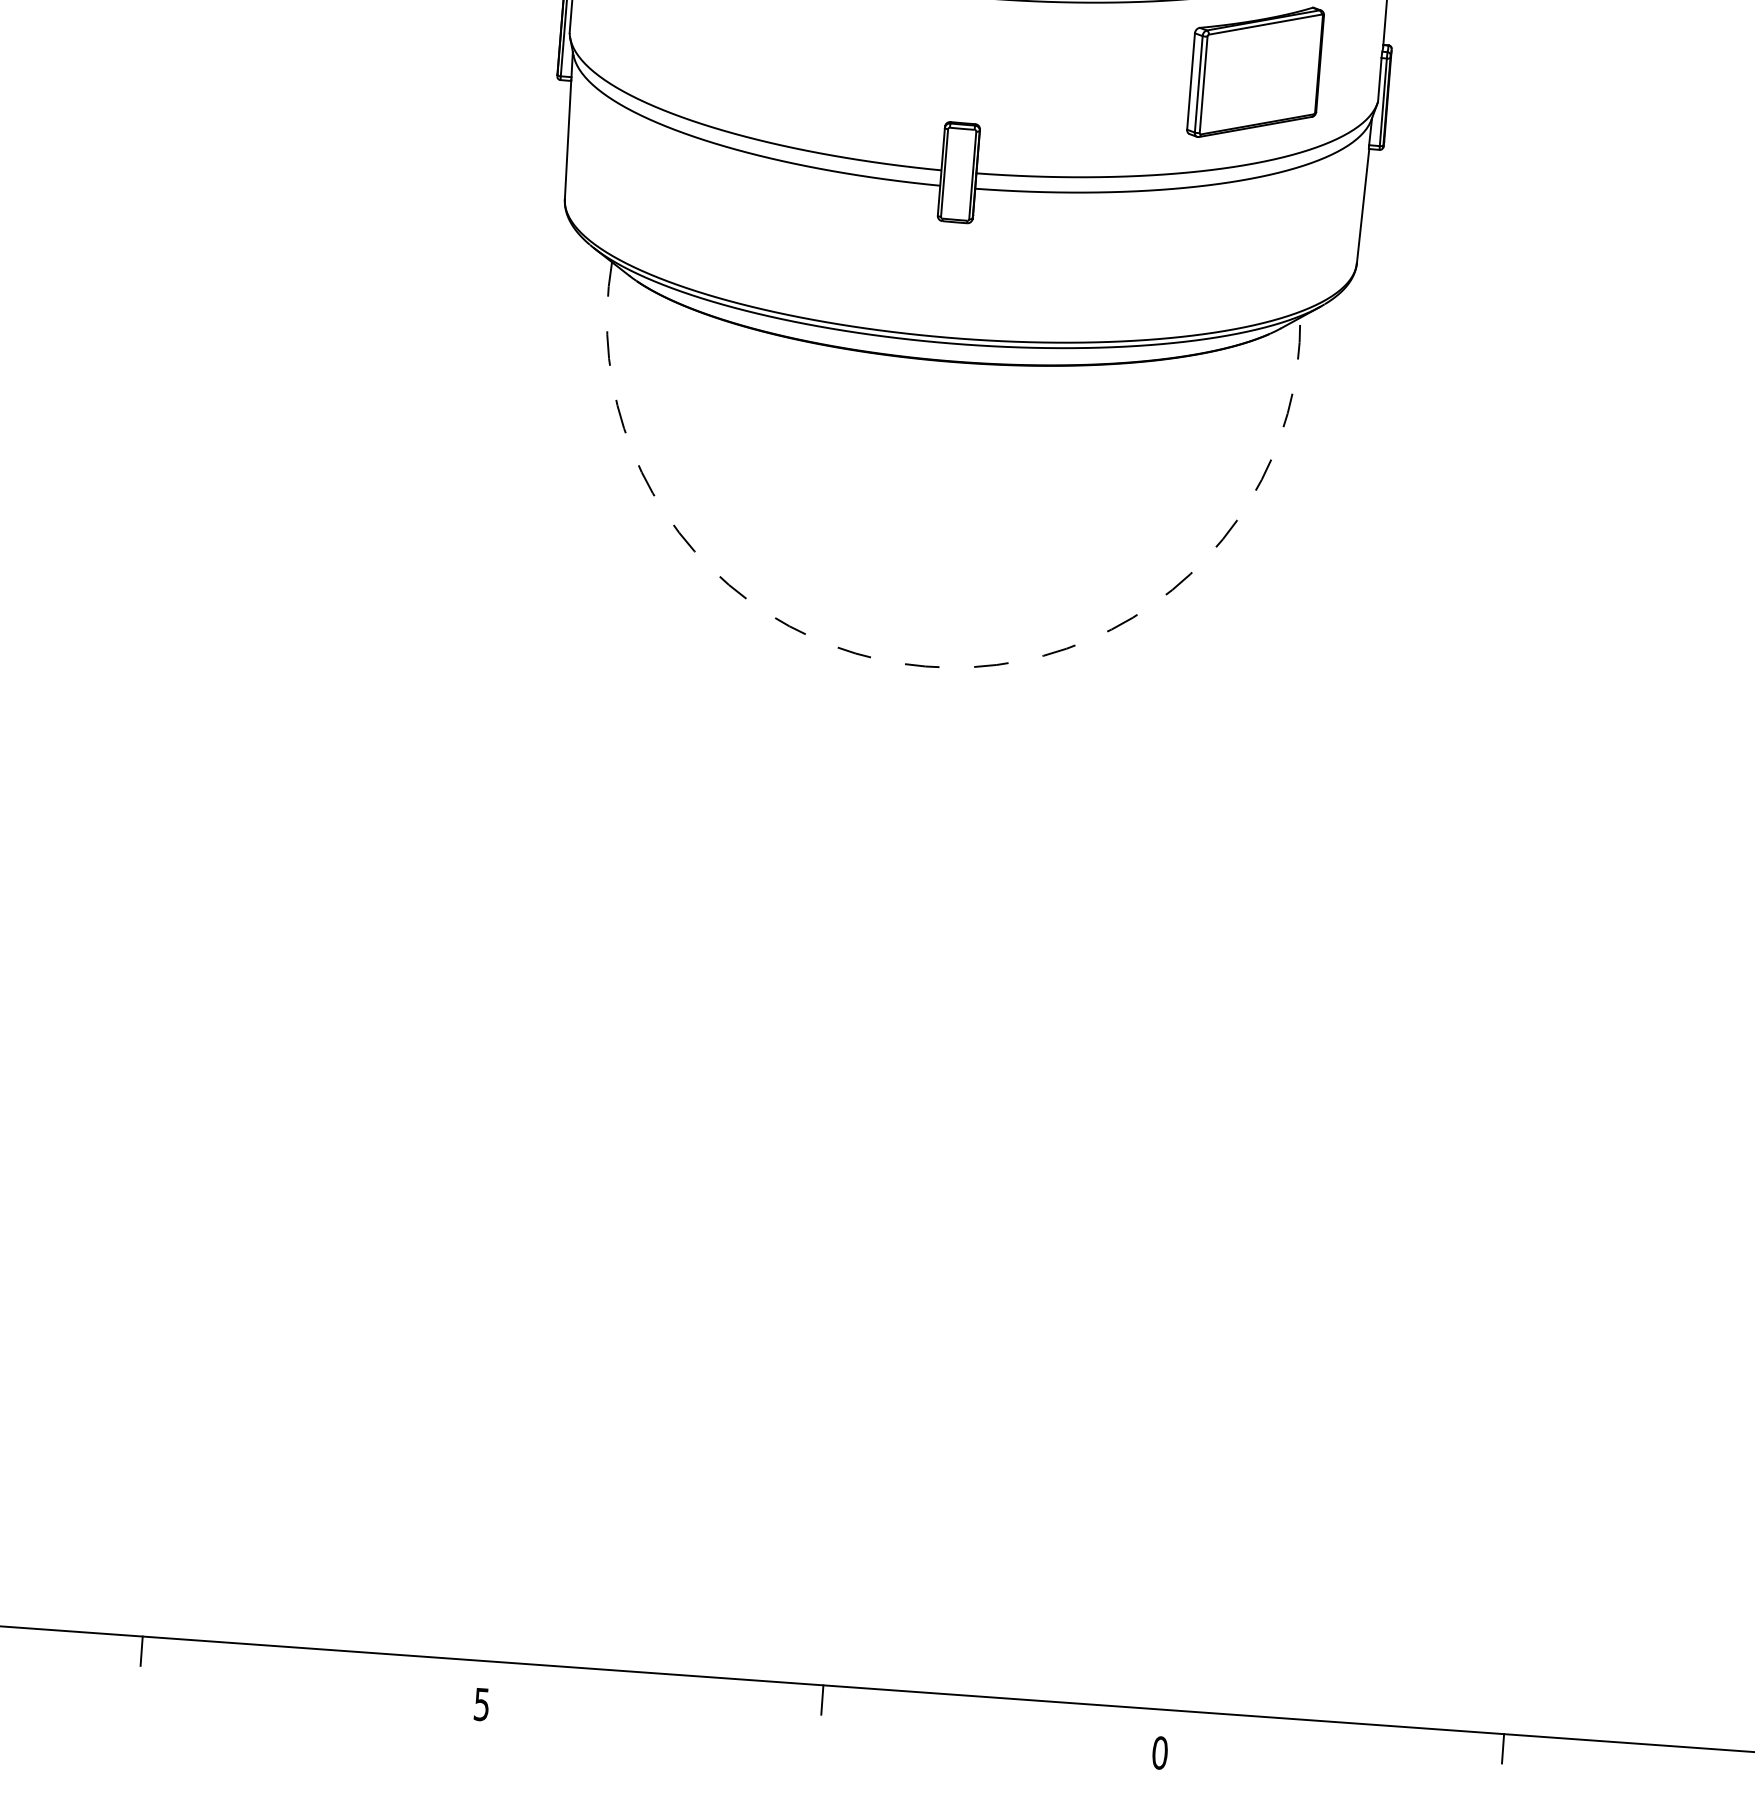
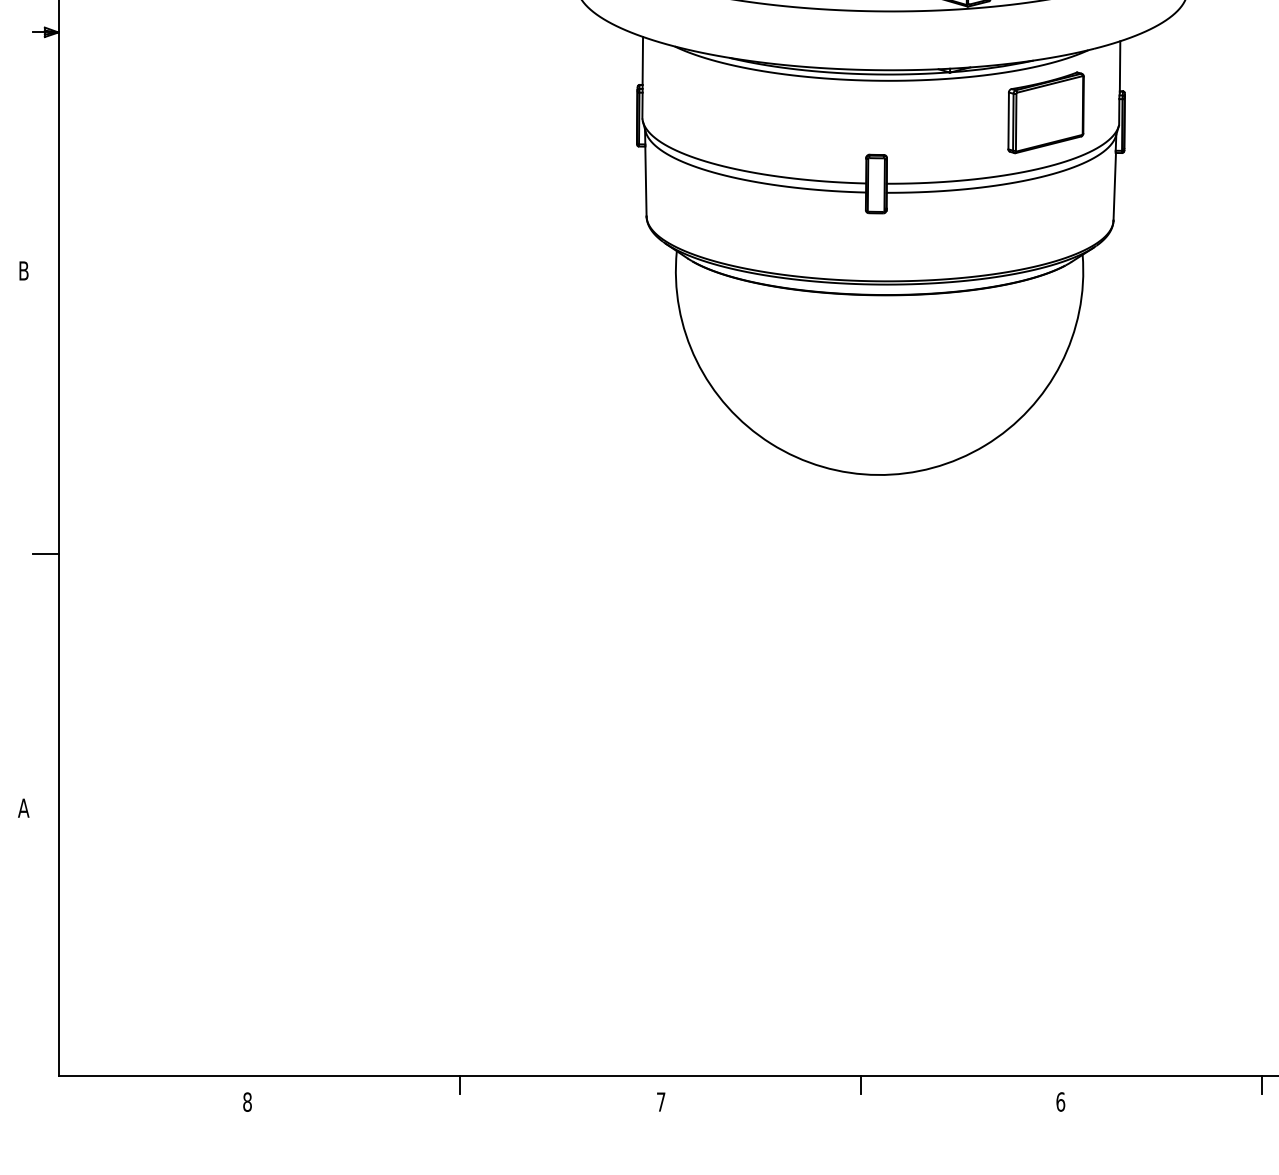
arc: (925, 665) -> (877, 474), dashed -> solid
text: (482, 1703) -> (661, 1101), 5 -> 7
text: (1159, 1752) -> (1060, 1101), 0 -> 6

